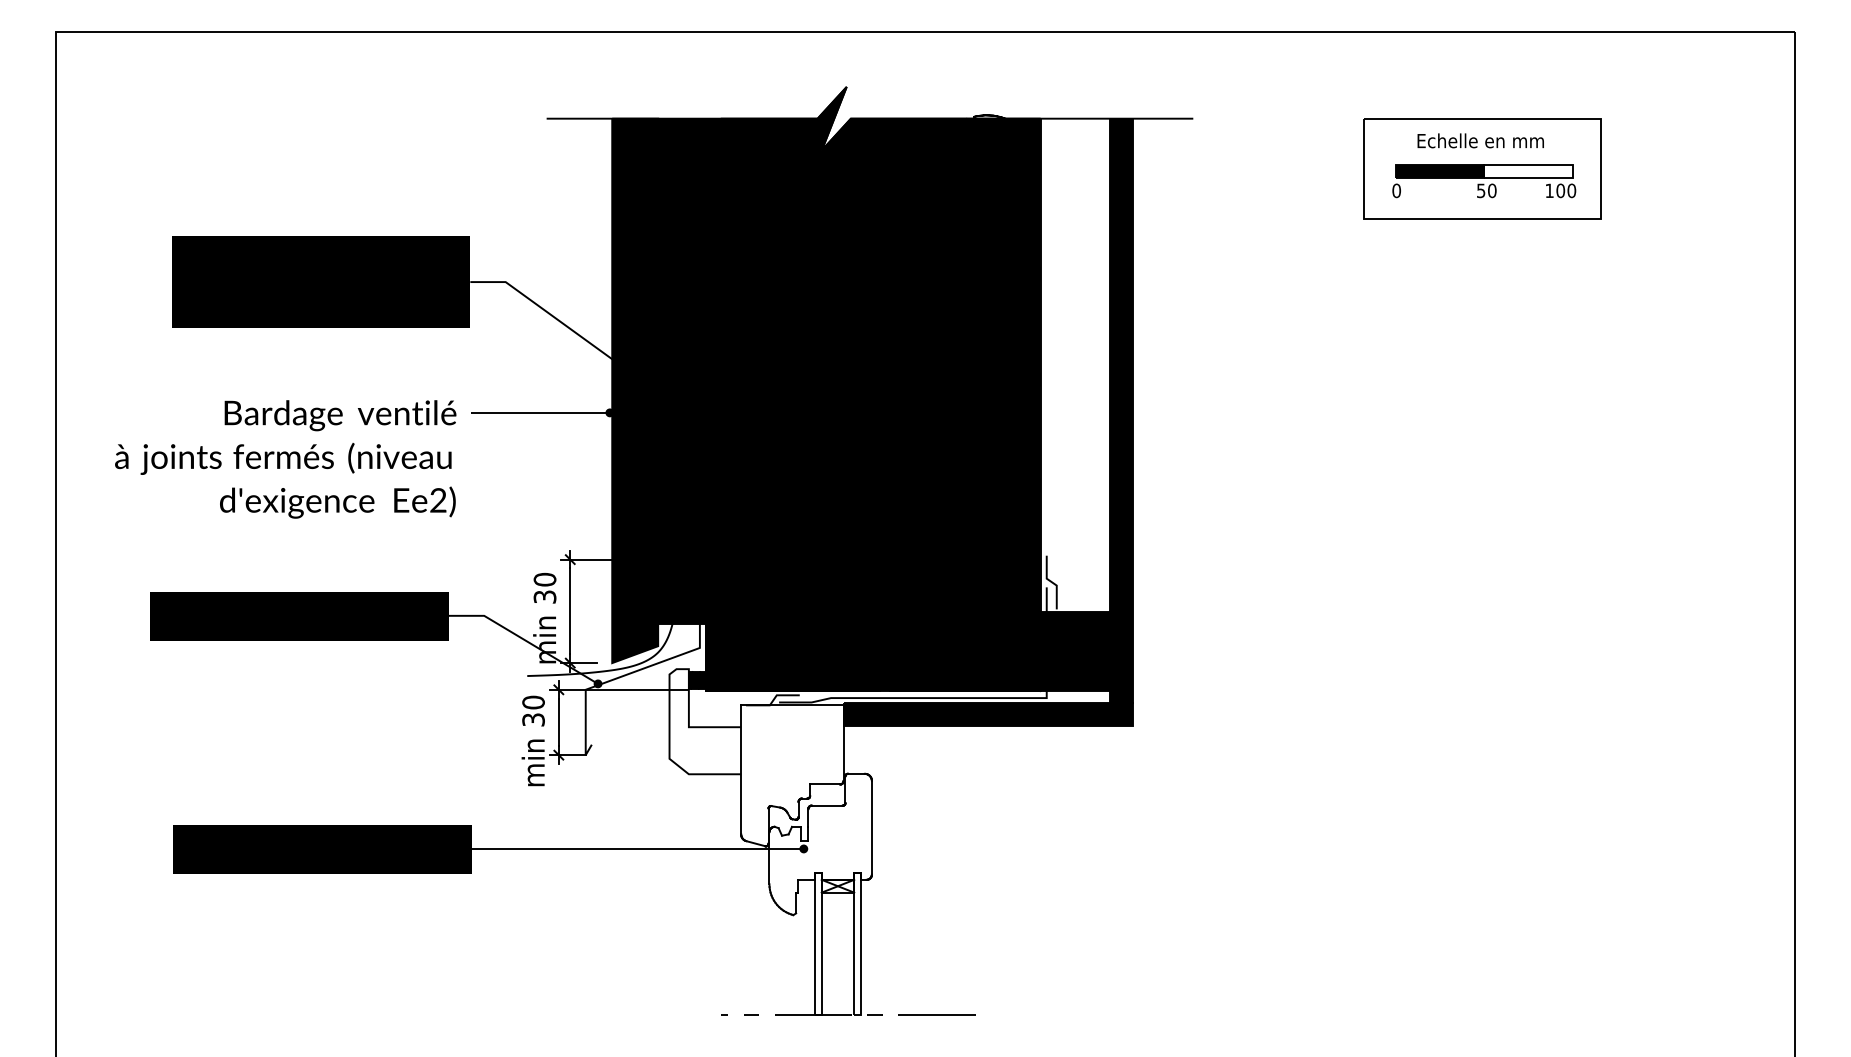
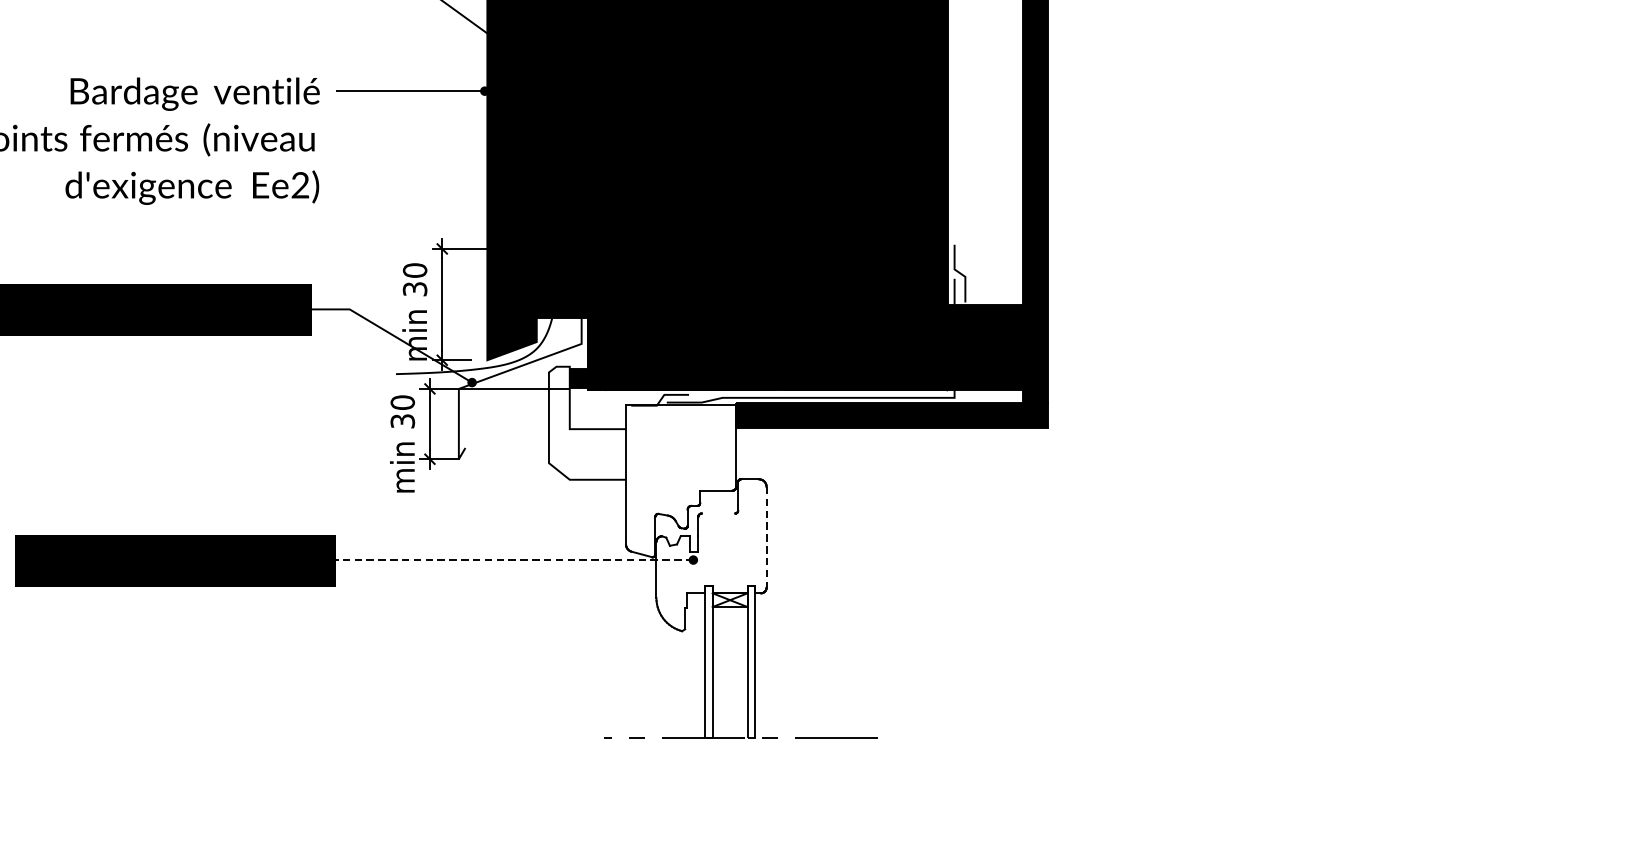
line: (826, 805) -> (717, 513), removed
line: (871, 827) -> (766, 537), solid -> dashed
line: (637, 848) -> (514, 559), solid -> dashed

